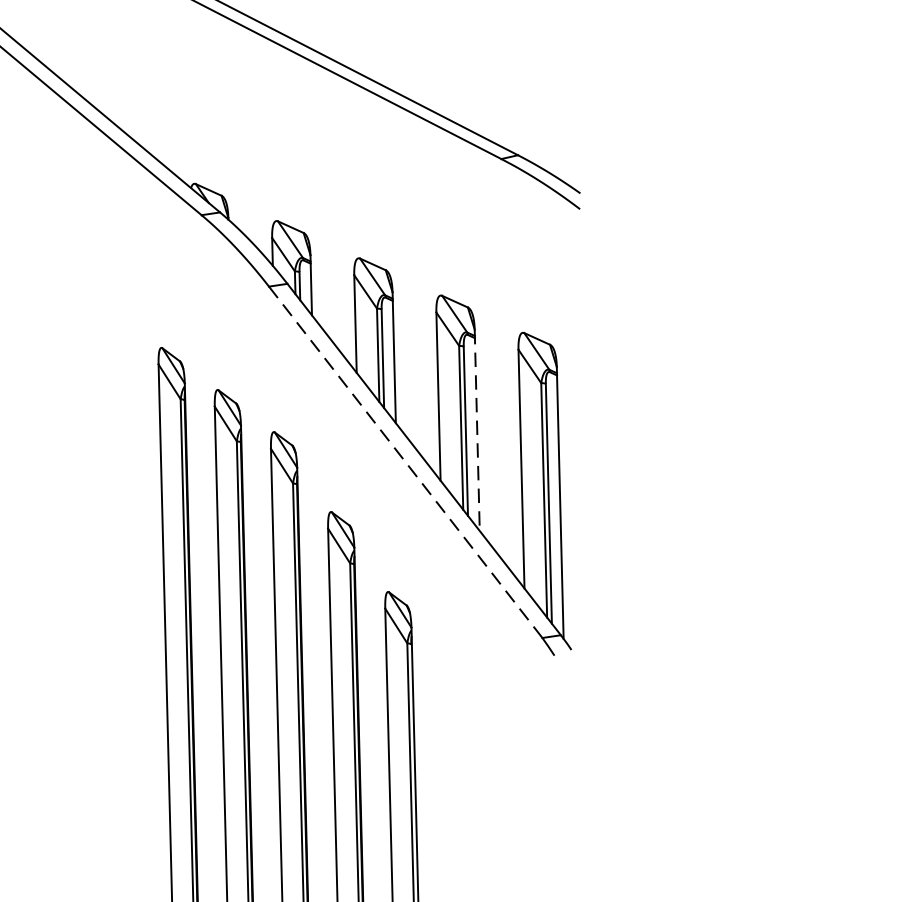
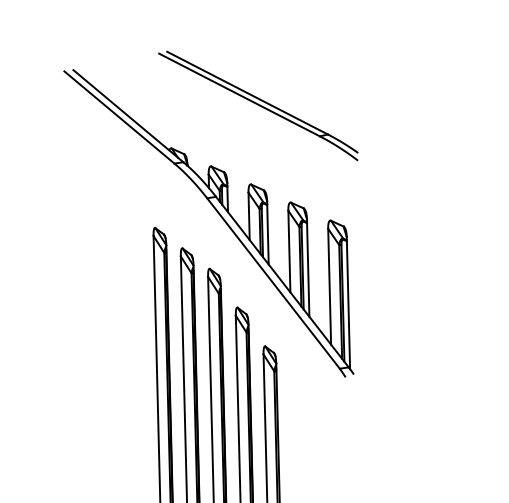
line: (477, 431) -> (308, 268), dashed -> solid
line: (405, 462) -> (273, 283), dashed -> solid

